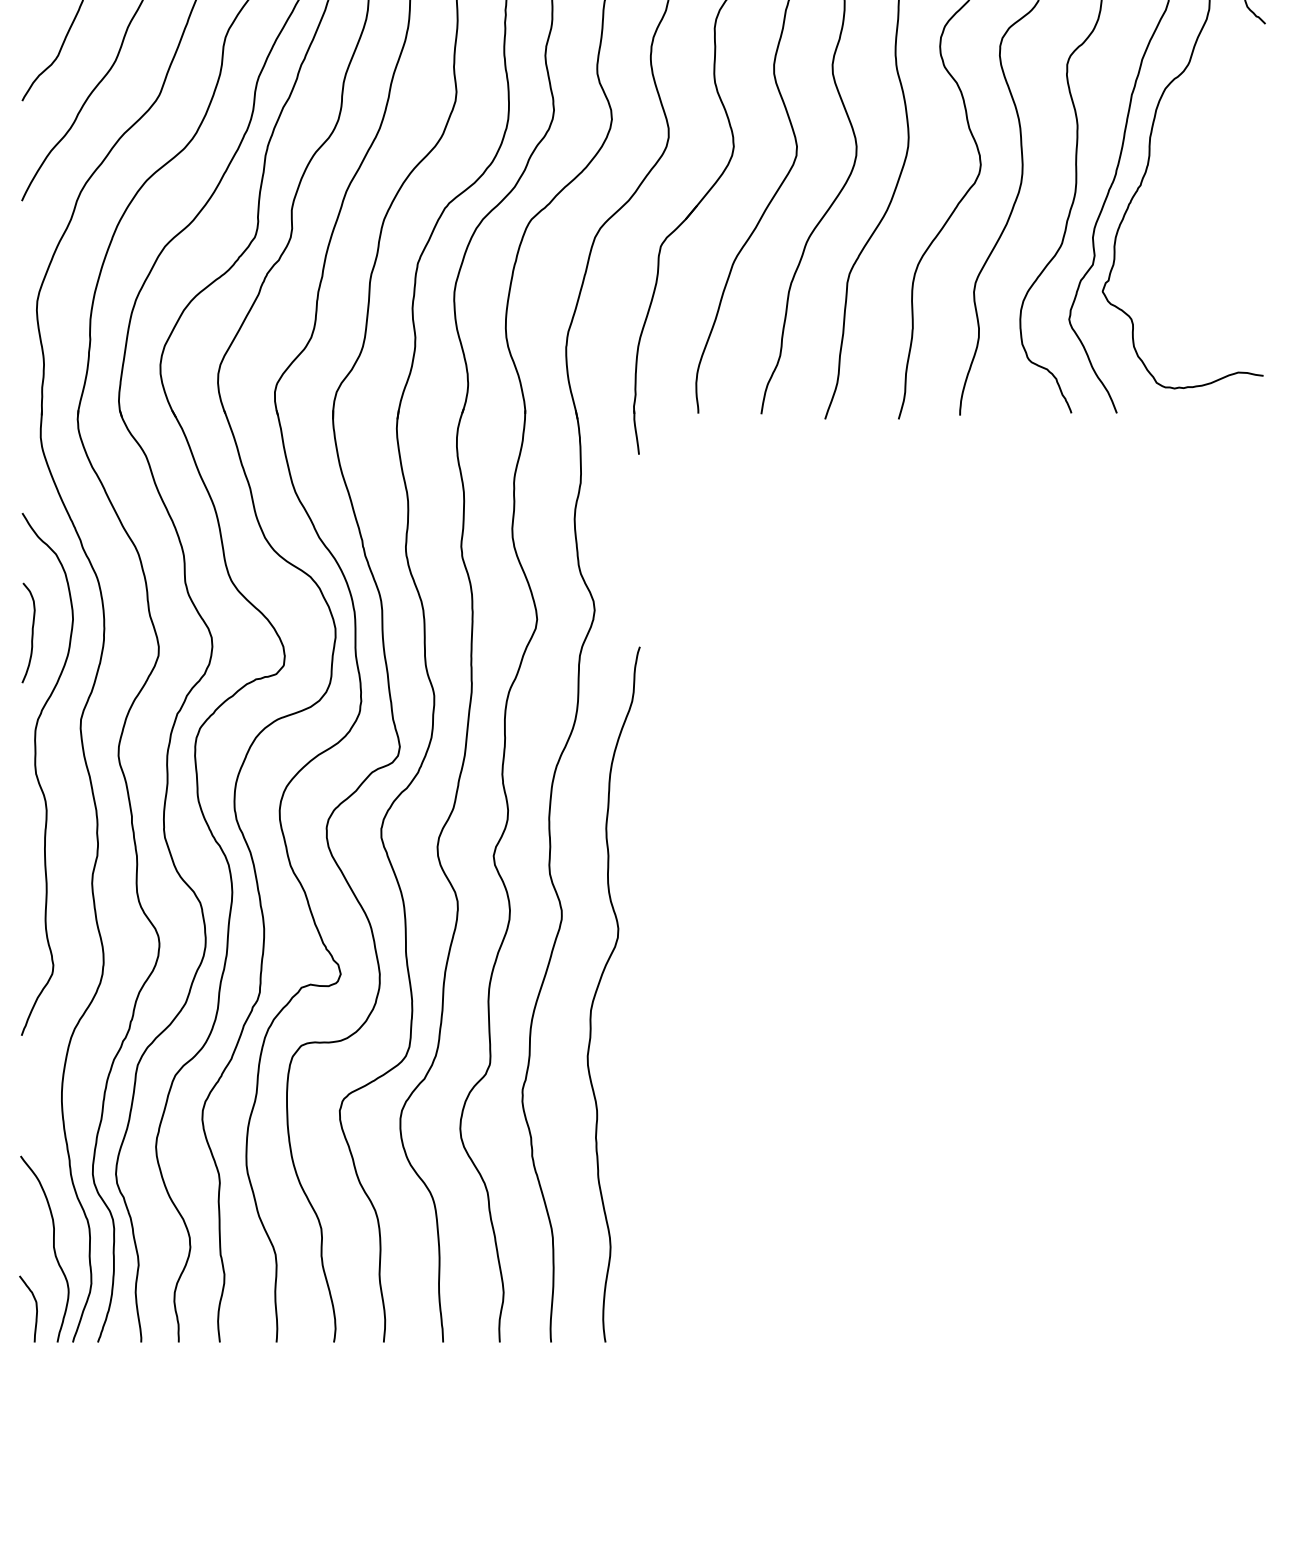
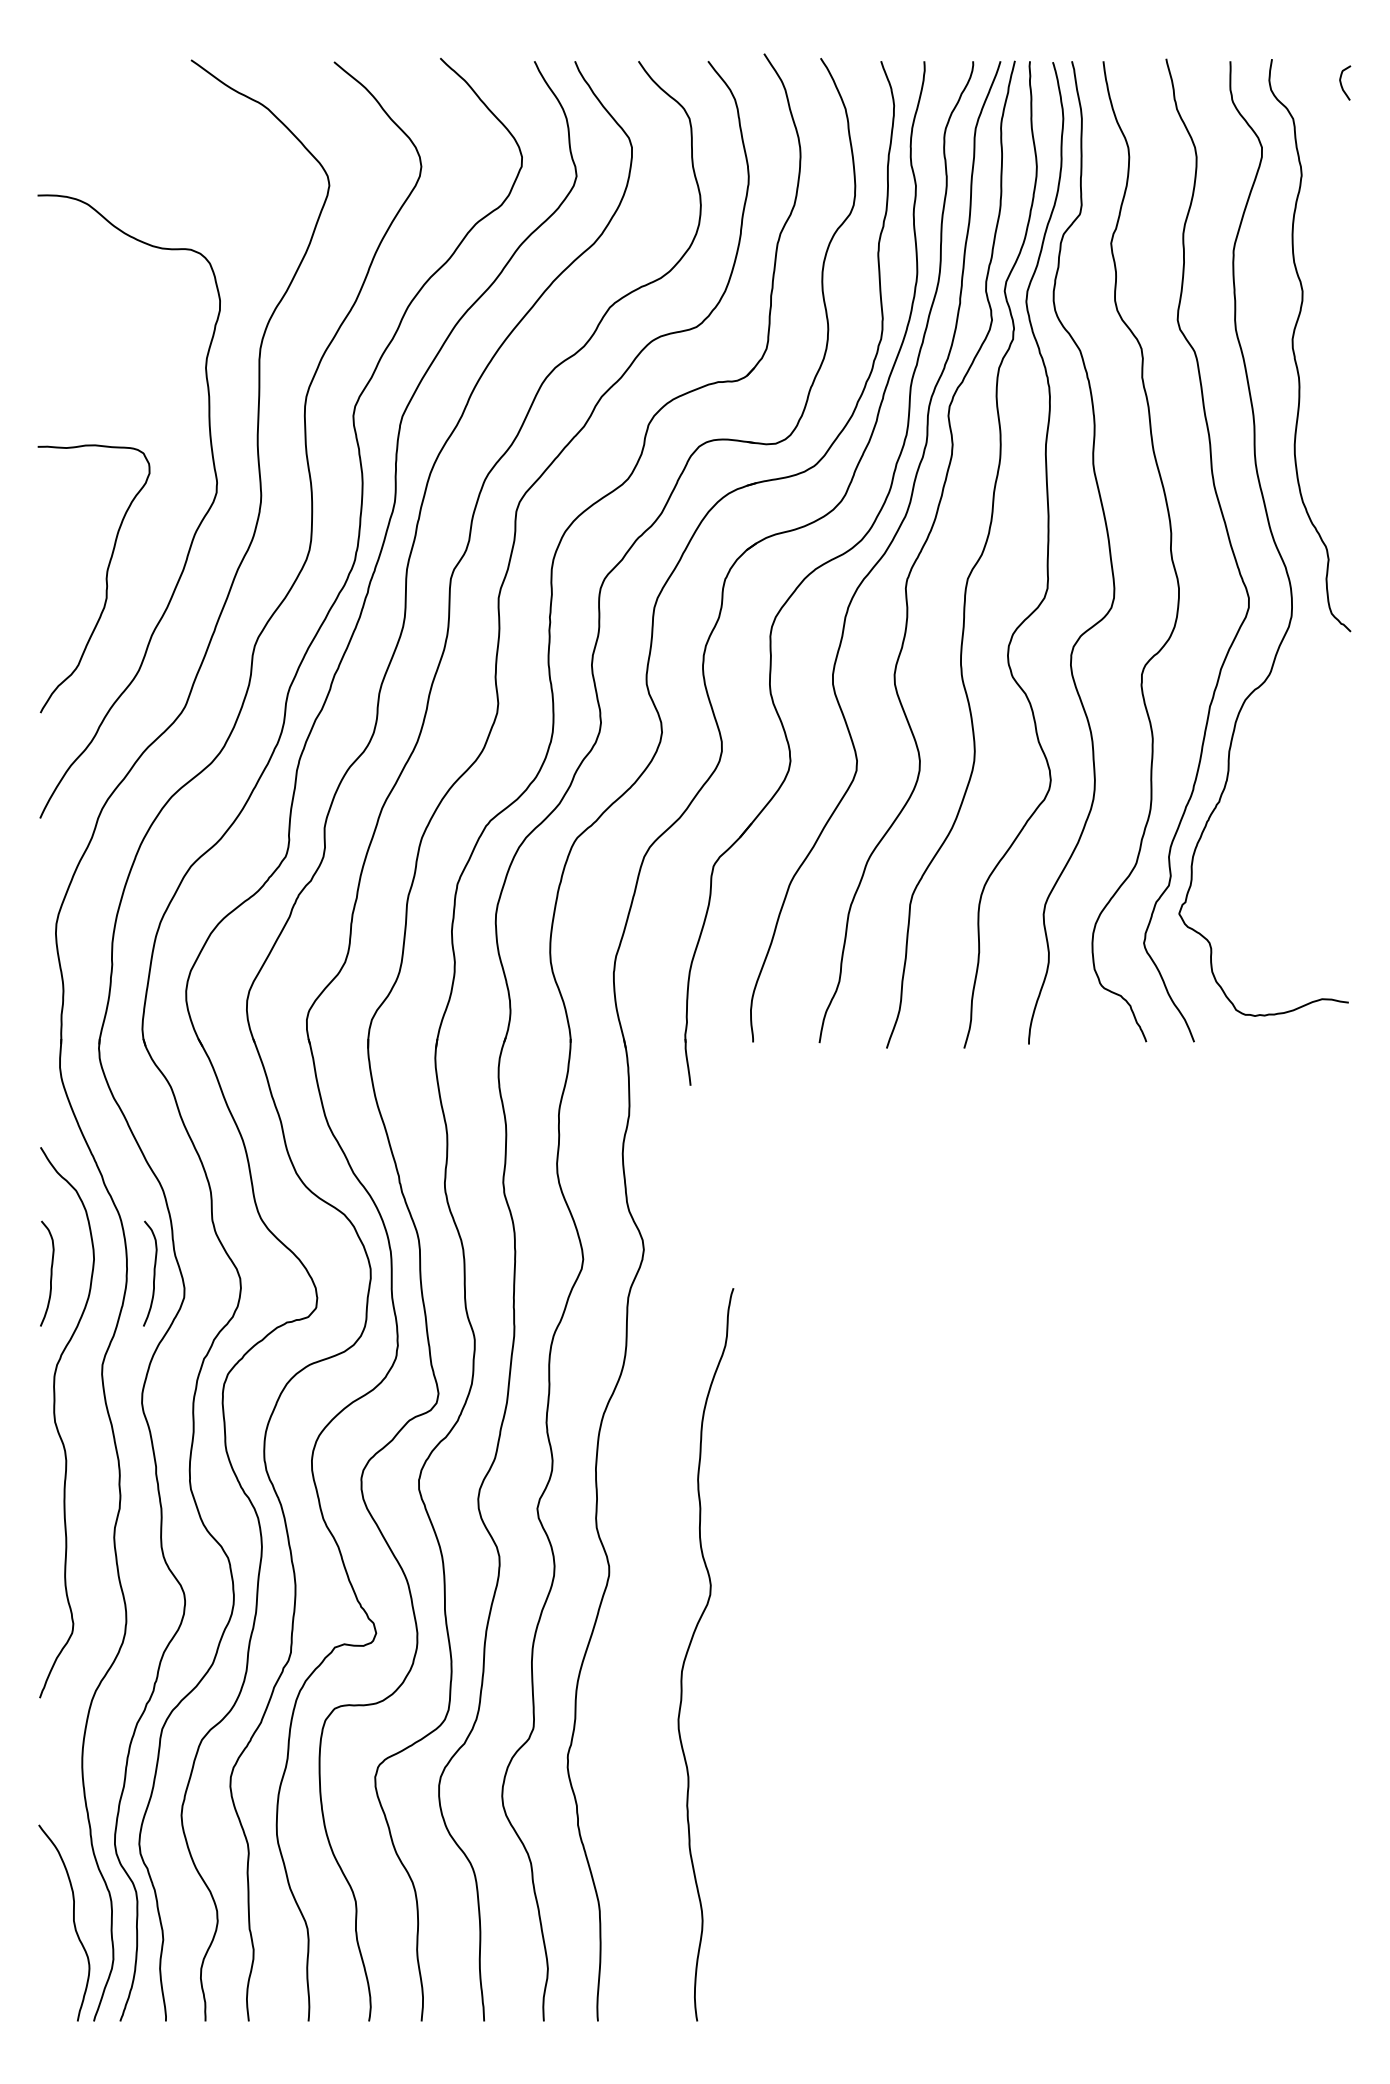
curve: (129, 632) -> (153, 1273), added
curve: (598, 989) -> (689, 1649), moved
curve: (35, 1306) -> (54, 1983), removed

